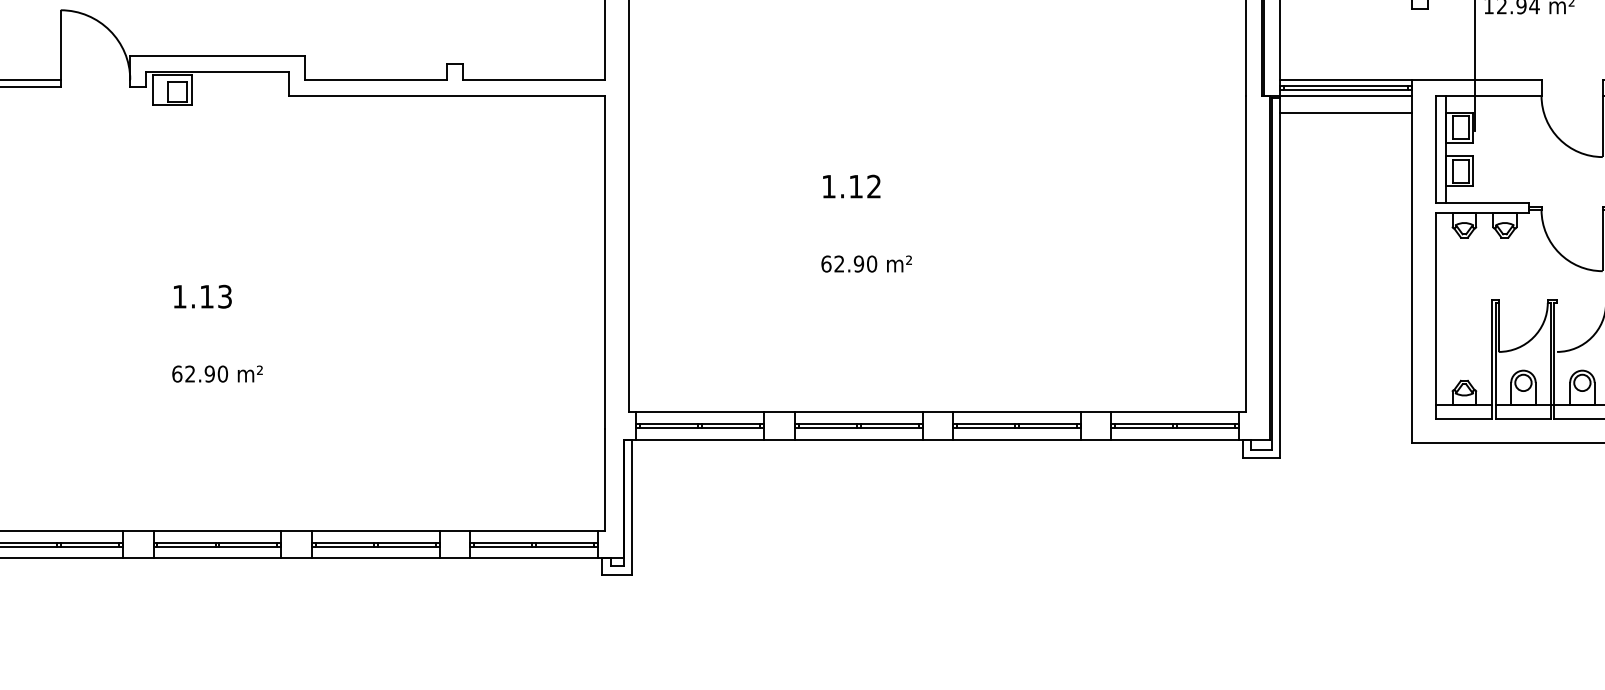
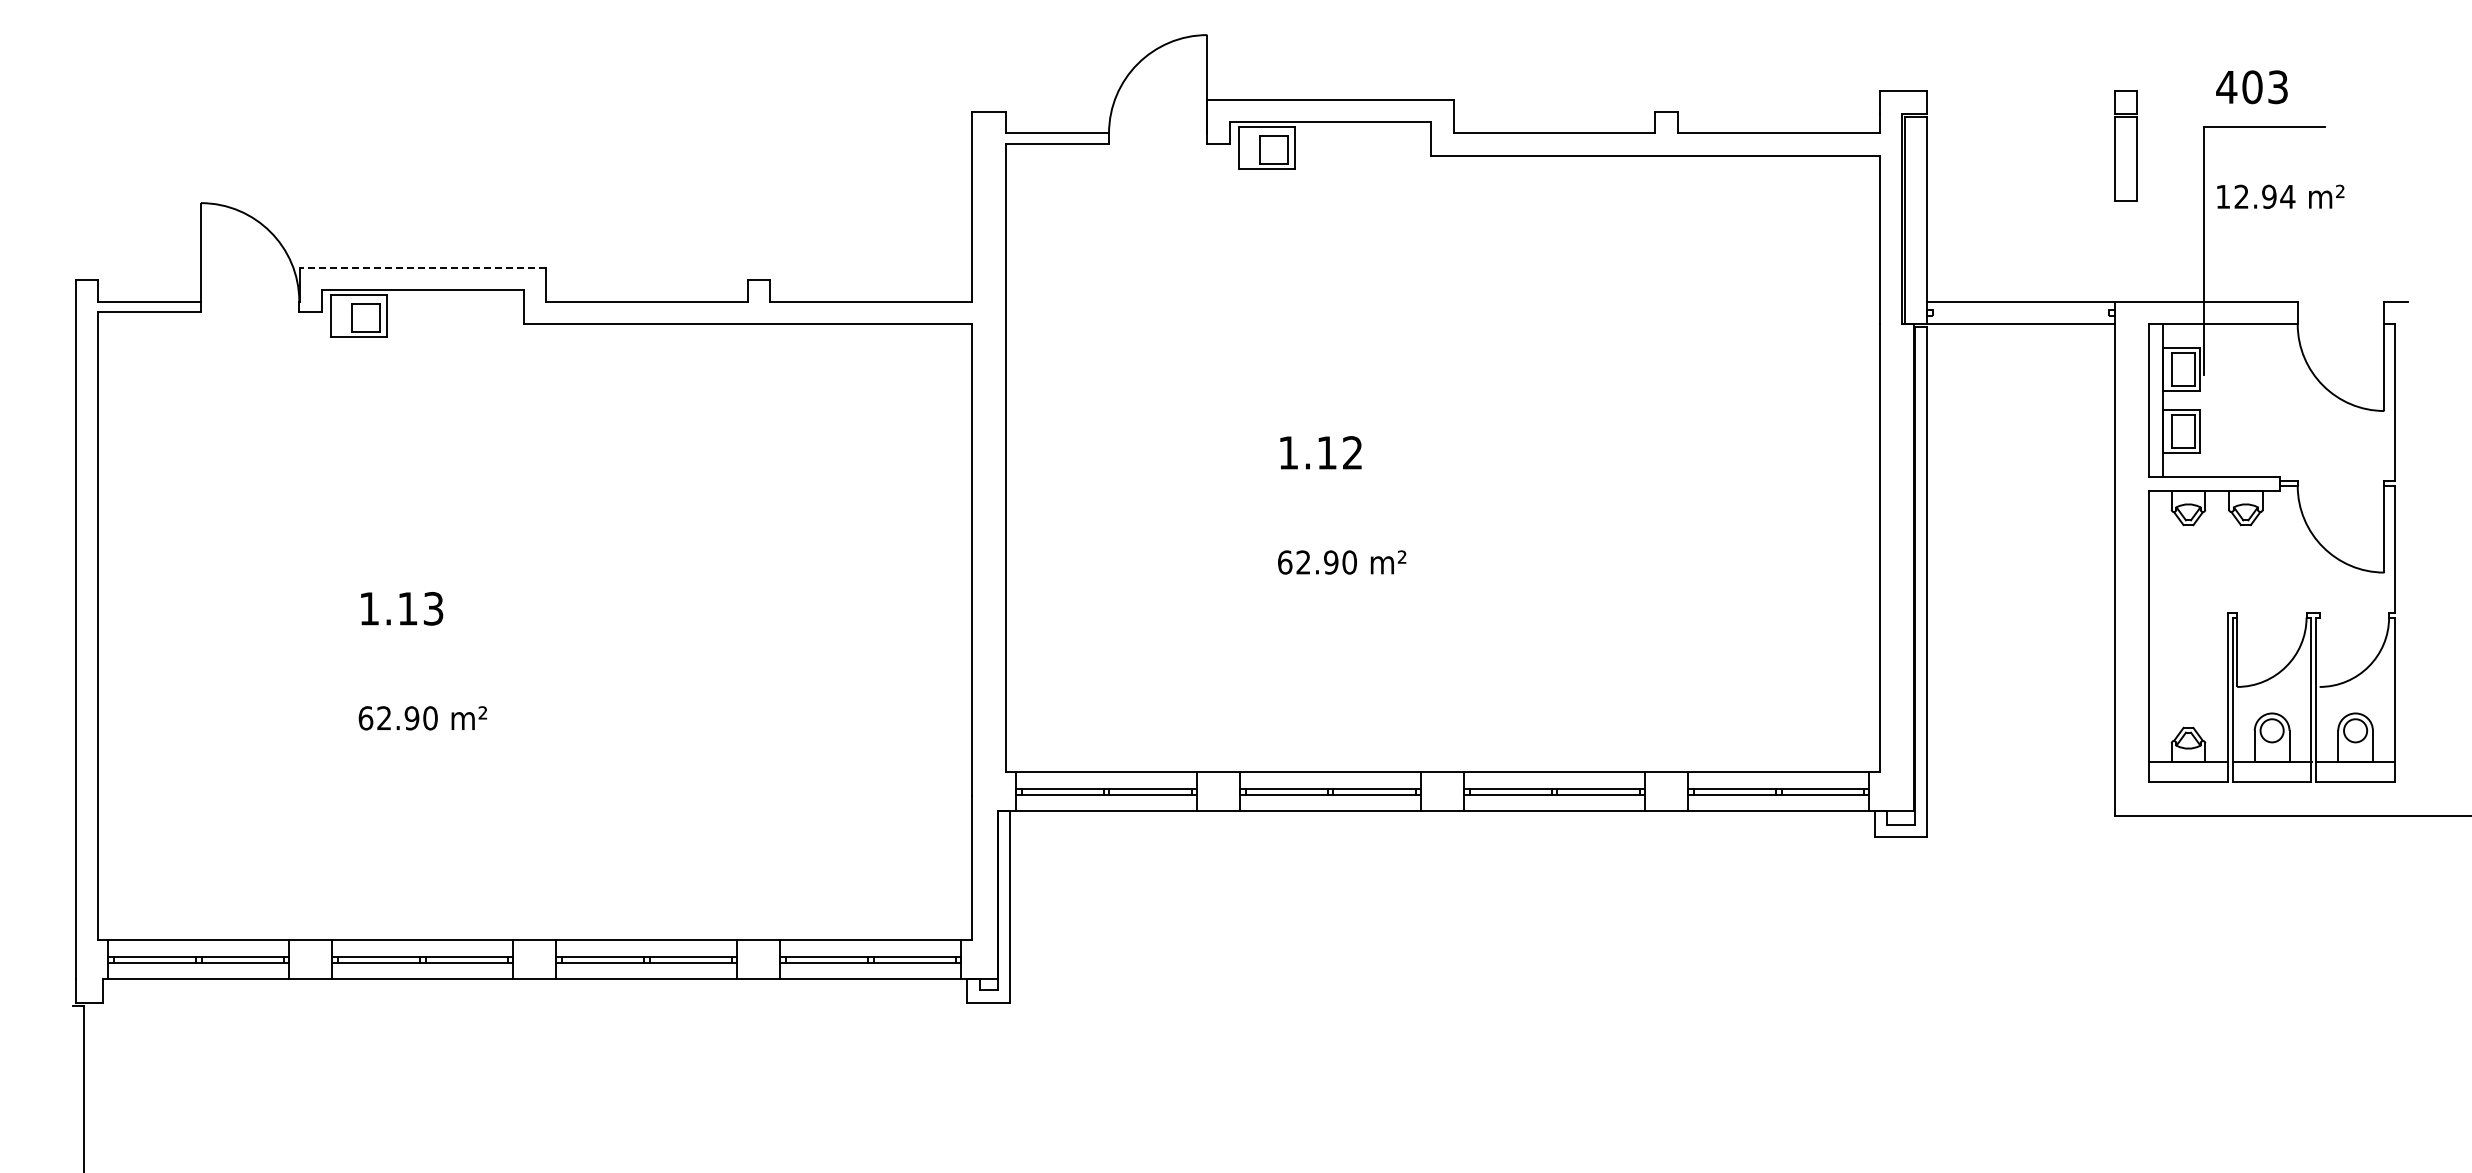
line: (217, 55) -> (422, 267), solid -> dashed
line: (1345, 86) -> (2020, 310), removed
line: (1345, 89) -> (2020, 315), removed
line: (1345, 113) -> (2020, 349), removed

